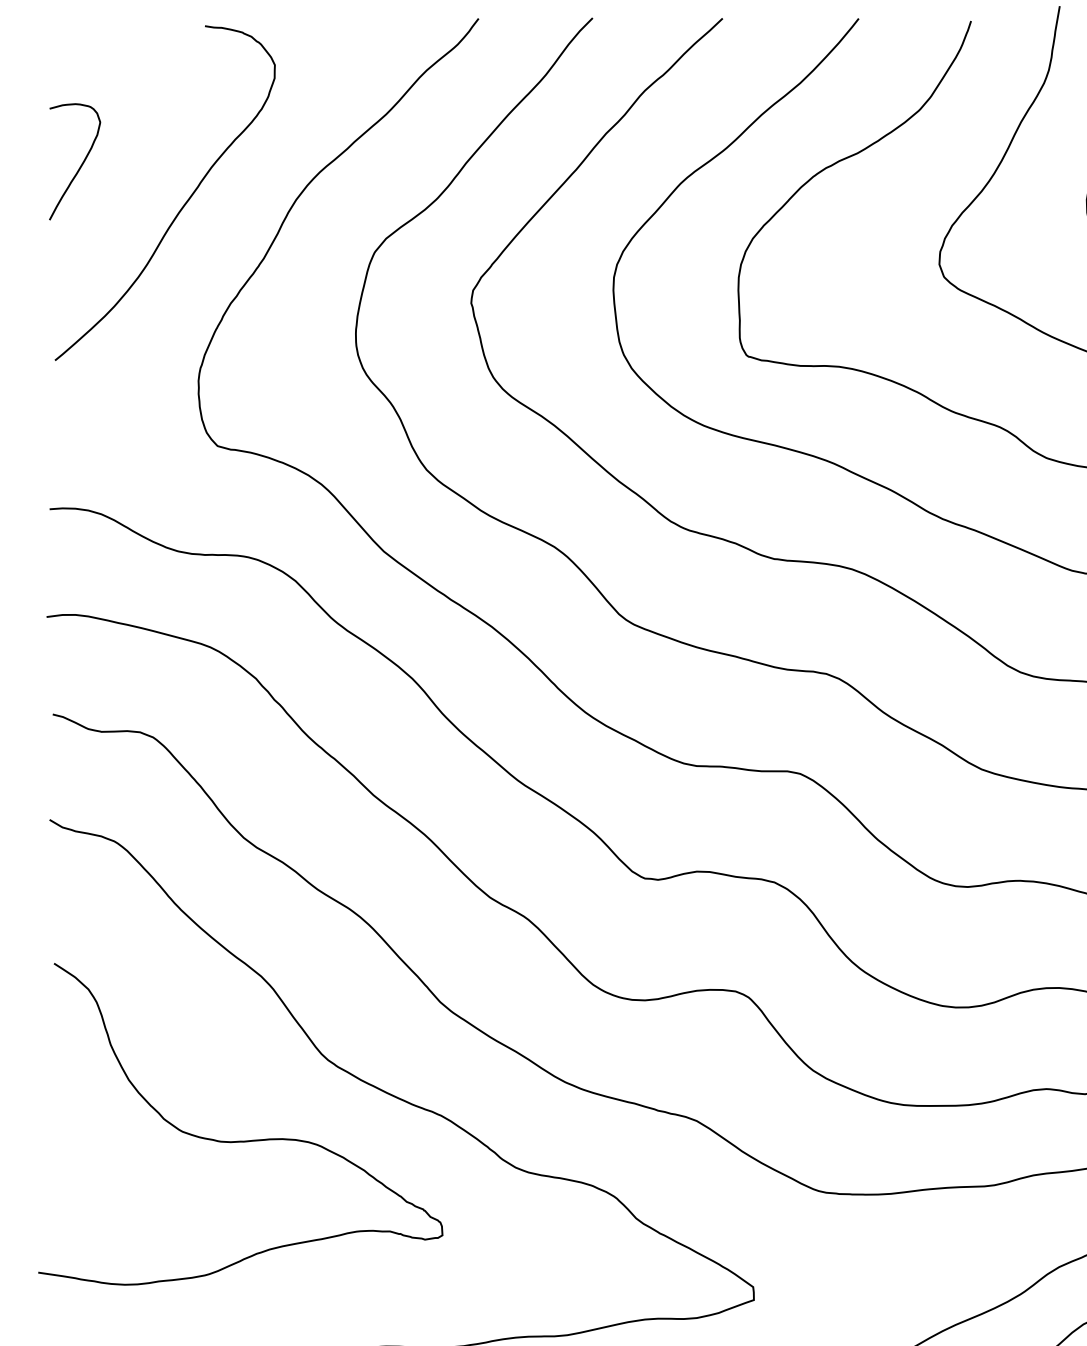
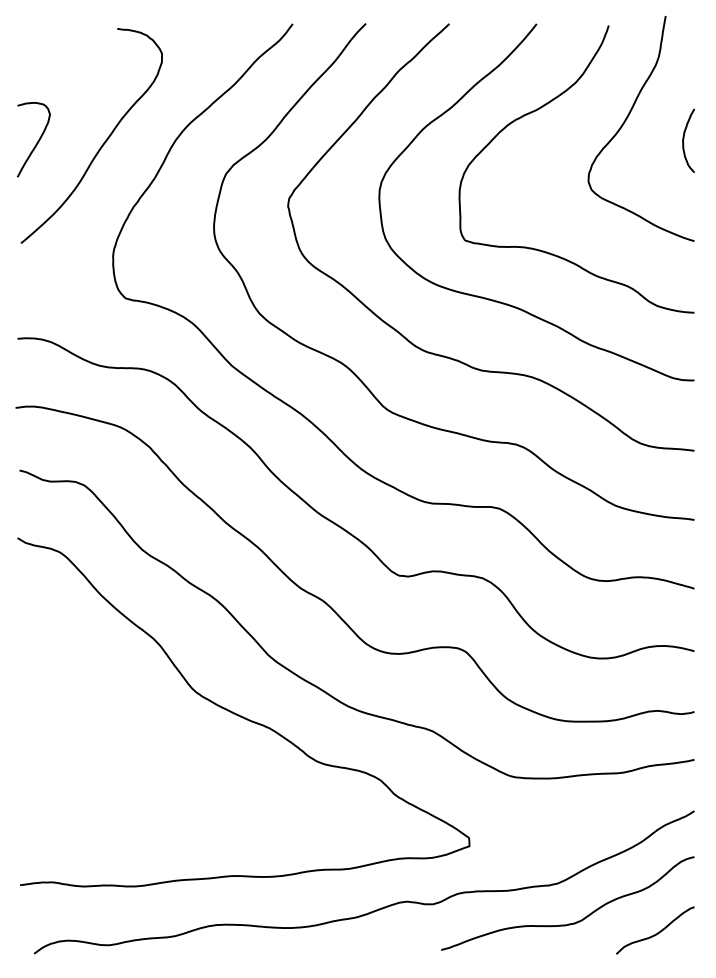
curve: (79, 165) -> (36, 142), moved
curve: (241, 1139) -> (140, 743), removed

